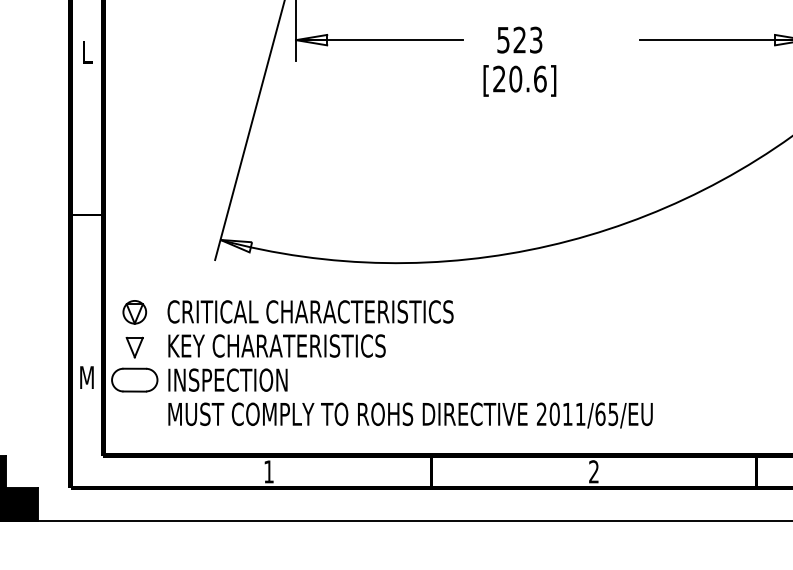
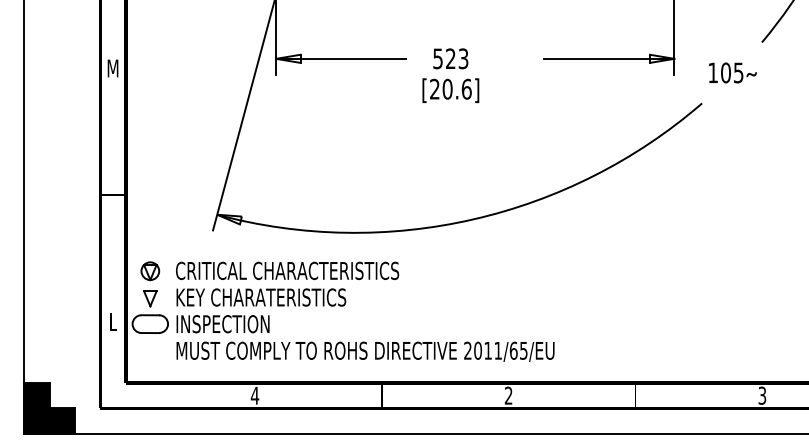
text: (86, 52) -> (112, 68), L -> M
text: (86, 376) -> (112, 321), M -> L
text: (268, 471) -> (254, 395), 1 -> 4

